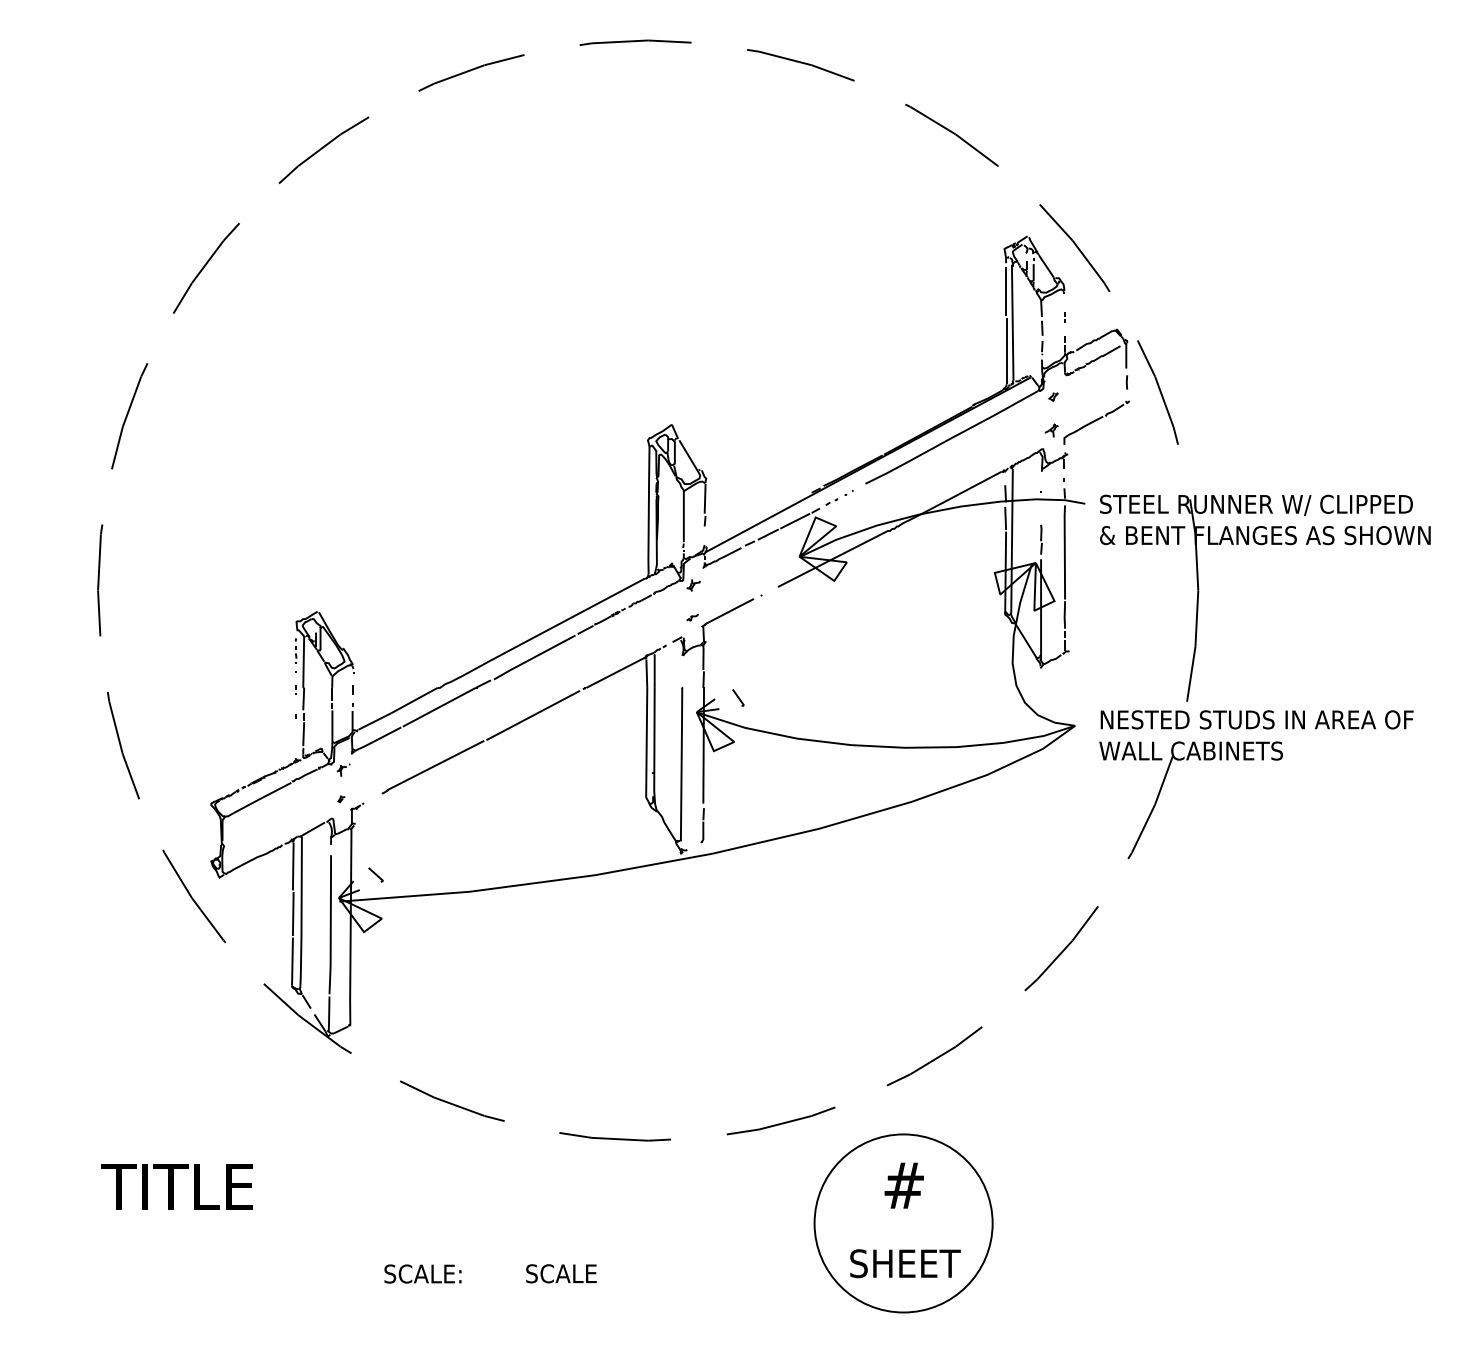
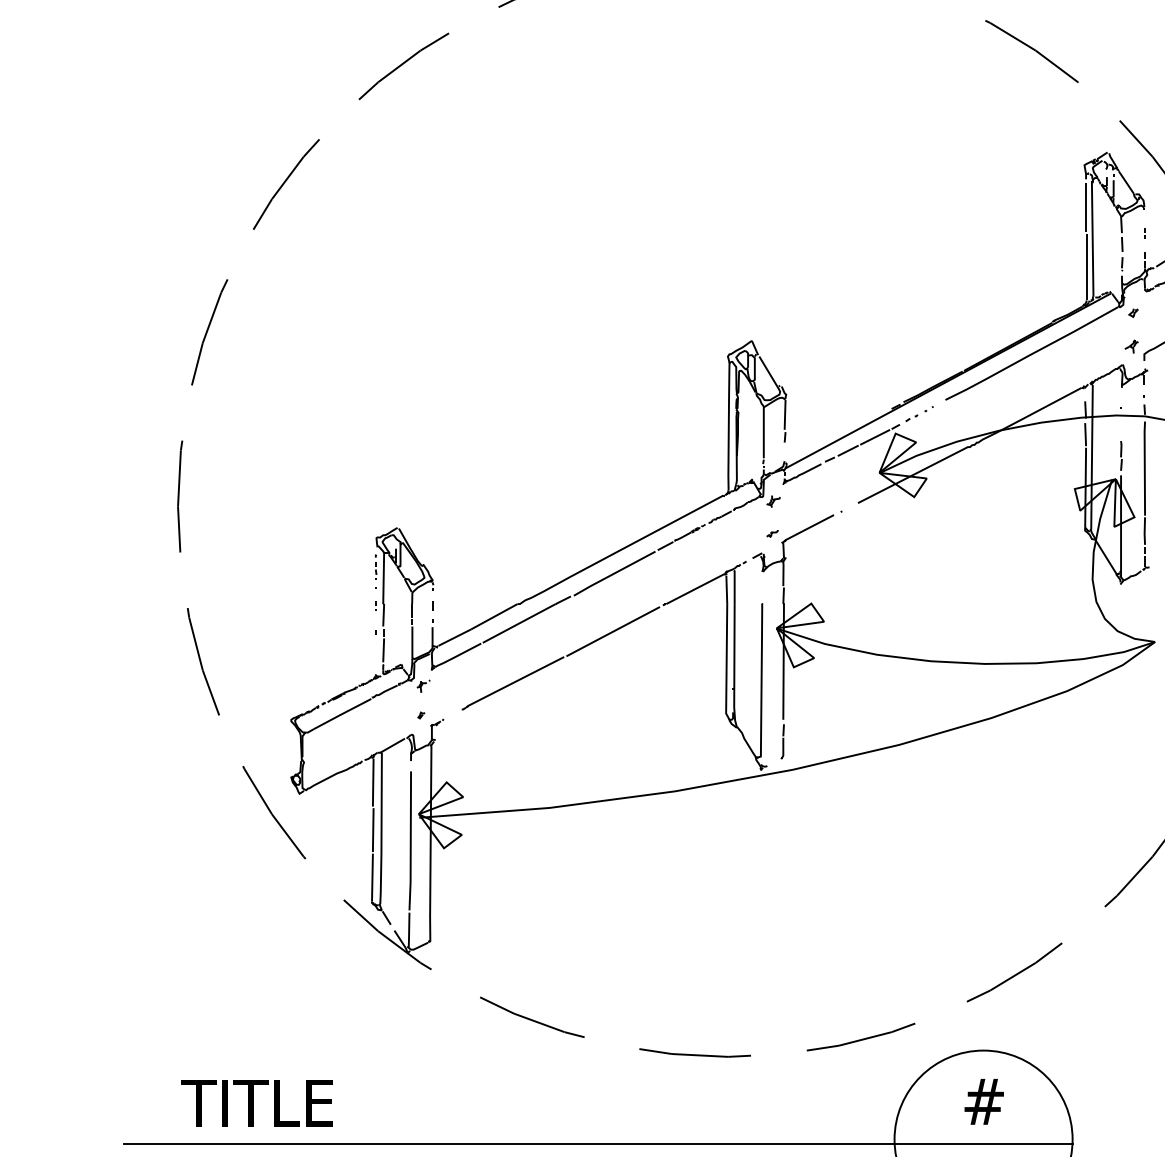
line: (739, 698) -> (819, 614), dashed -> solid
line: (376, 875) -> (456, 791), dashed -> solid
line: (518, 1228) -> (598, 1144), added

